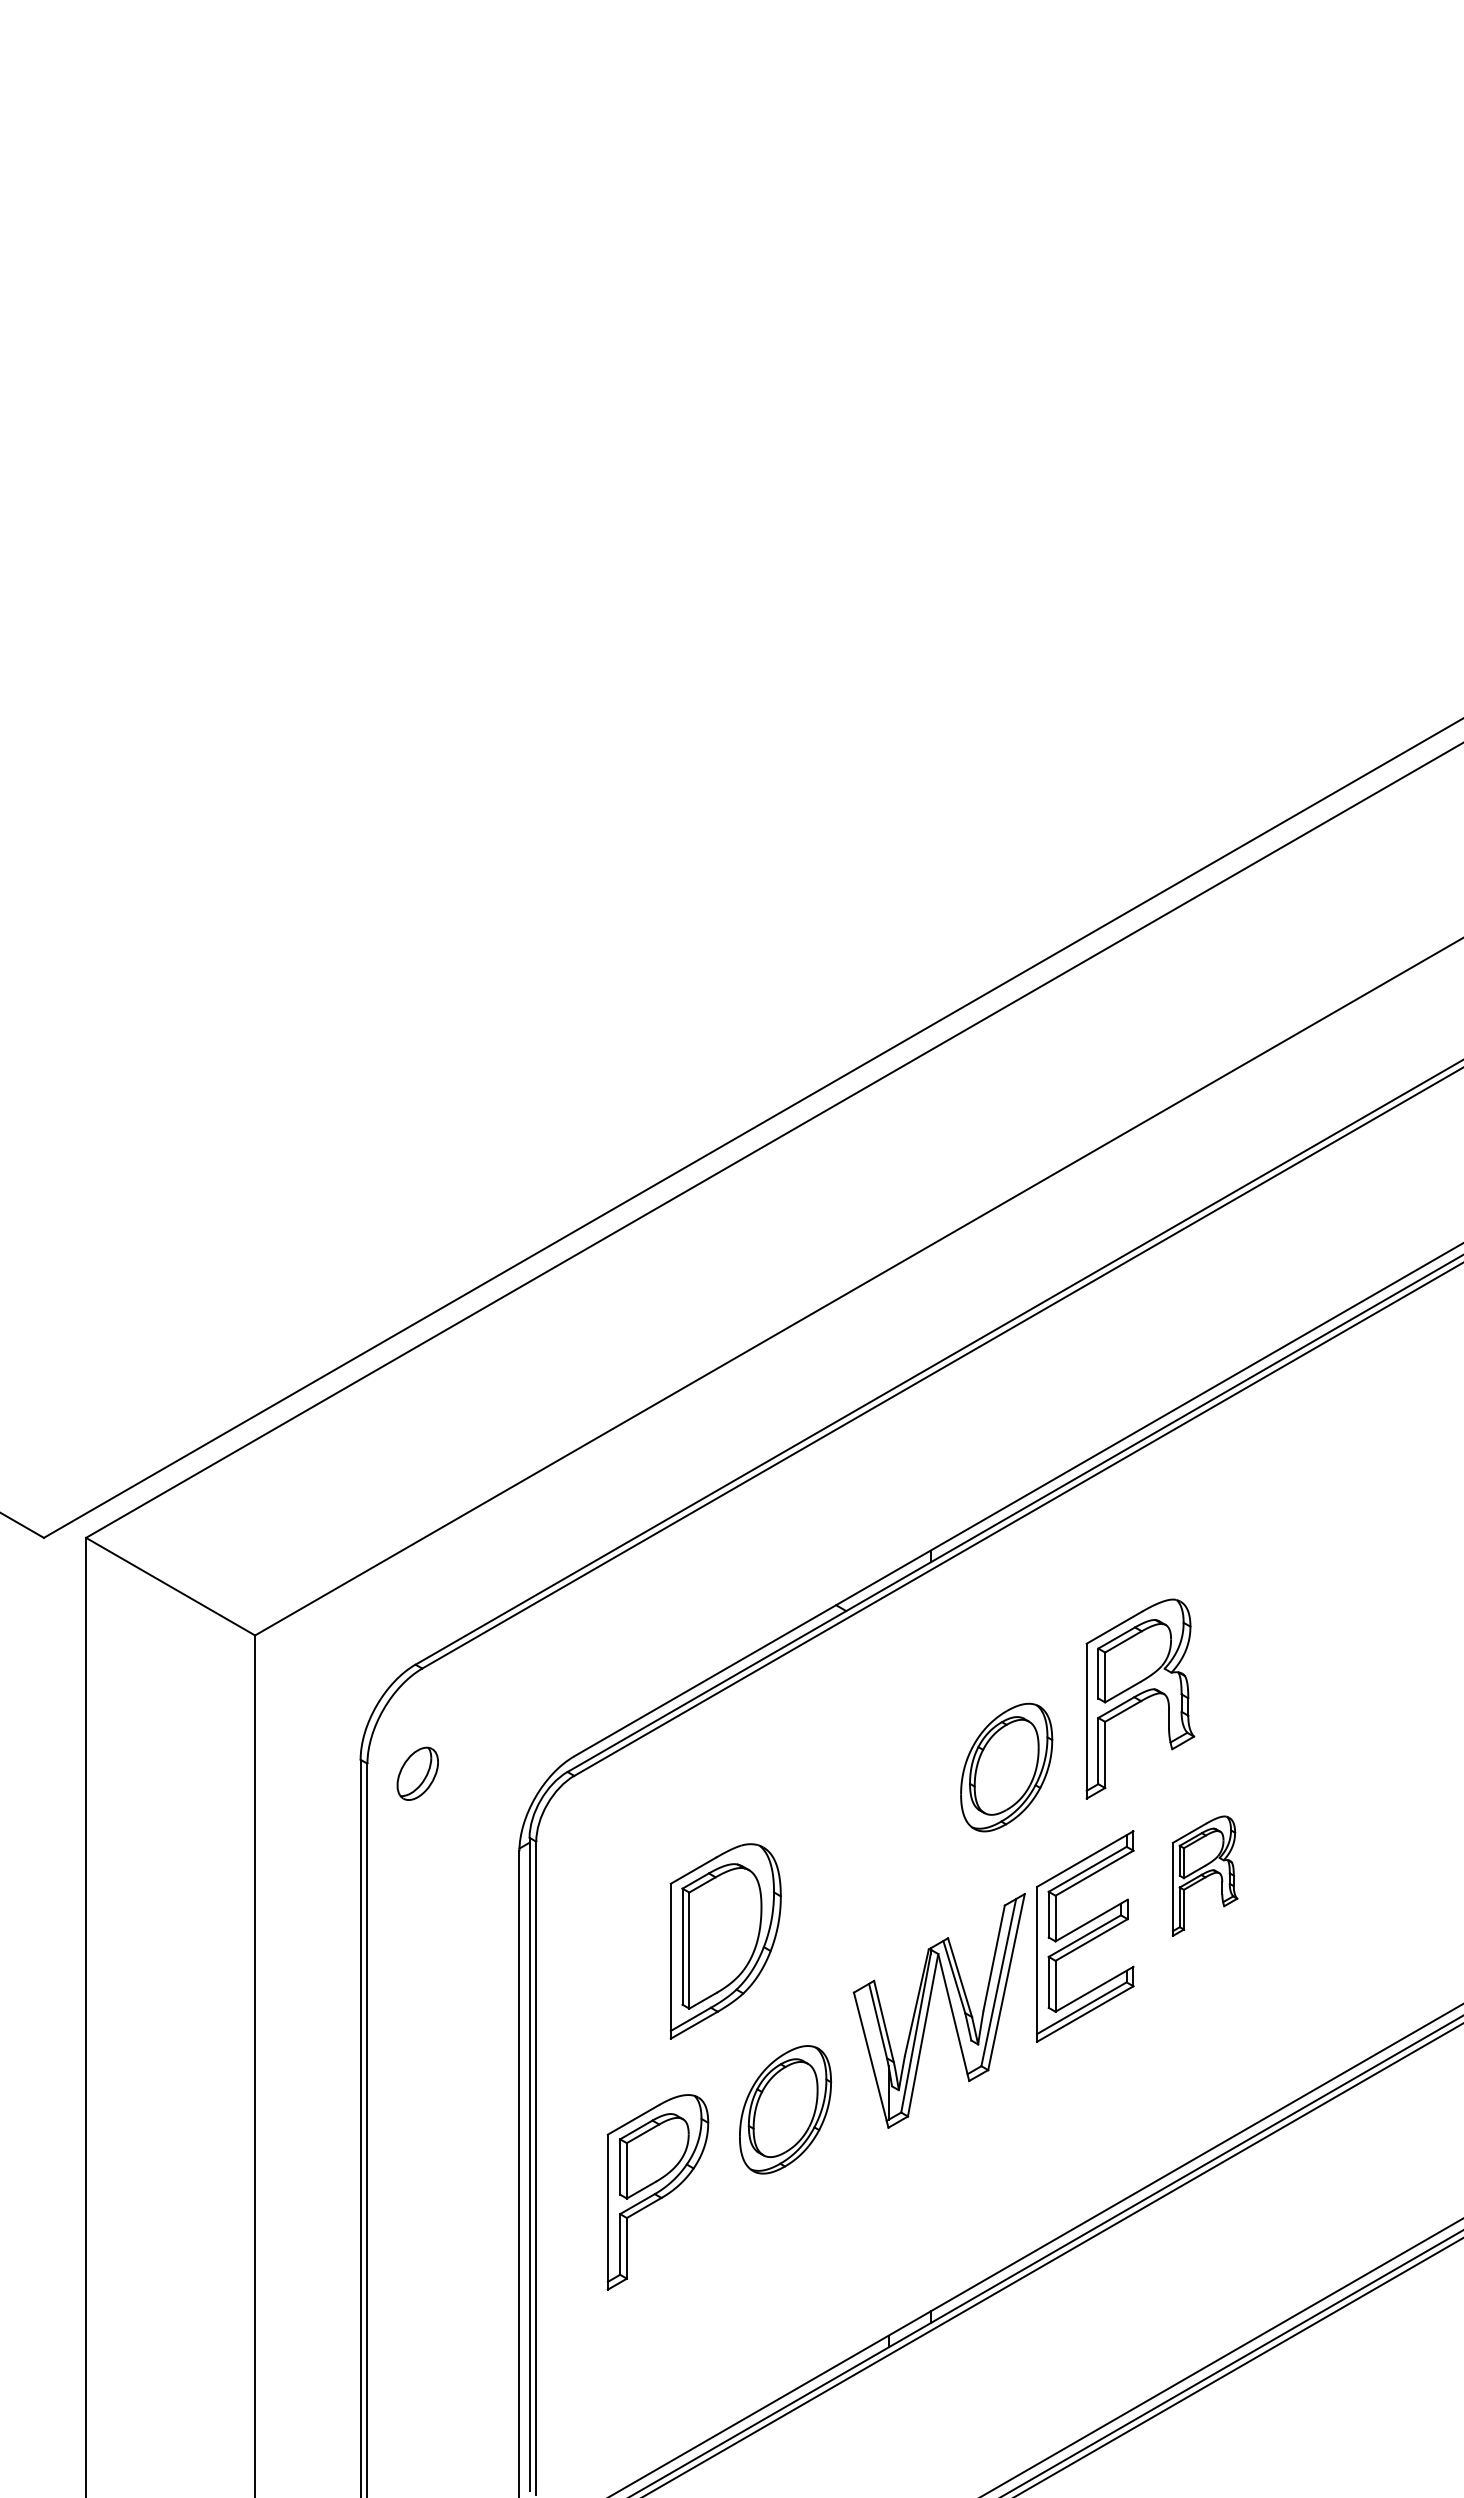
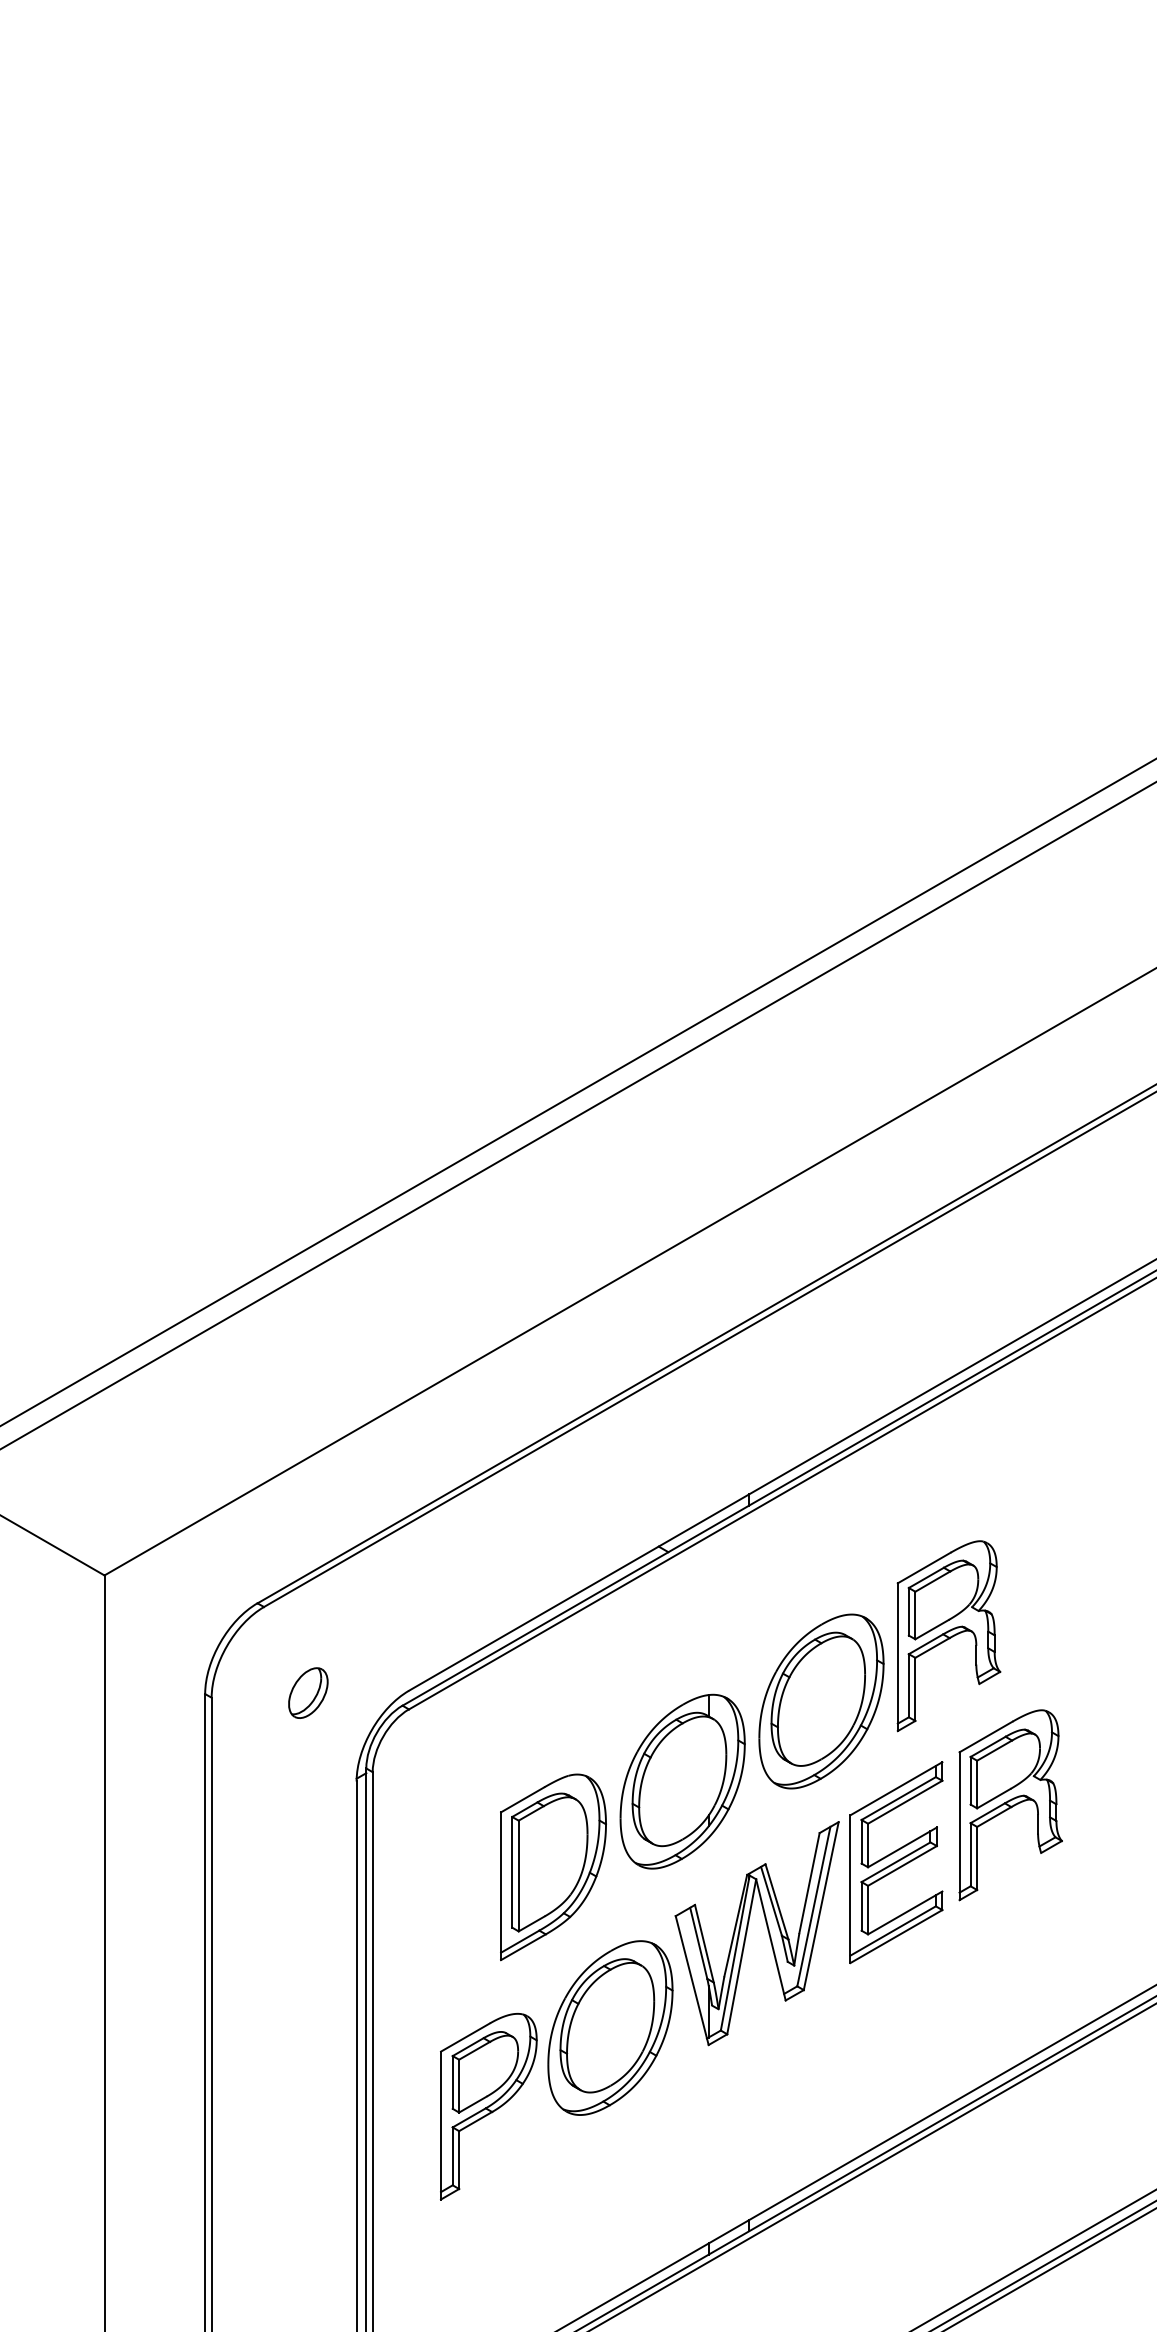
part: (1006, 1767) -> (821, 1701), size x1.43
part: (417, 1773) -> (308, 1692), moved
part: (861, 1851) -> (682, 1781), added
part: (1204, 1875) -> (1010, 1804), size x1.67
part: (785, 2109) -> (610, 2027), size x1.43

